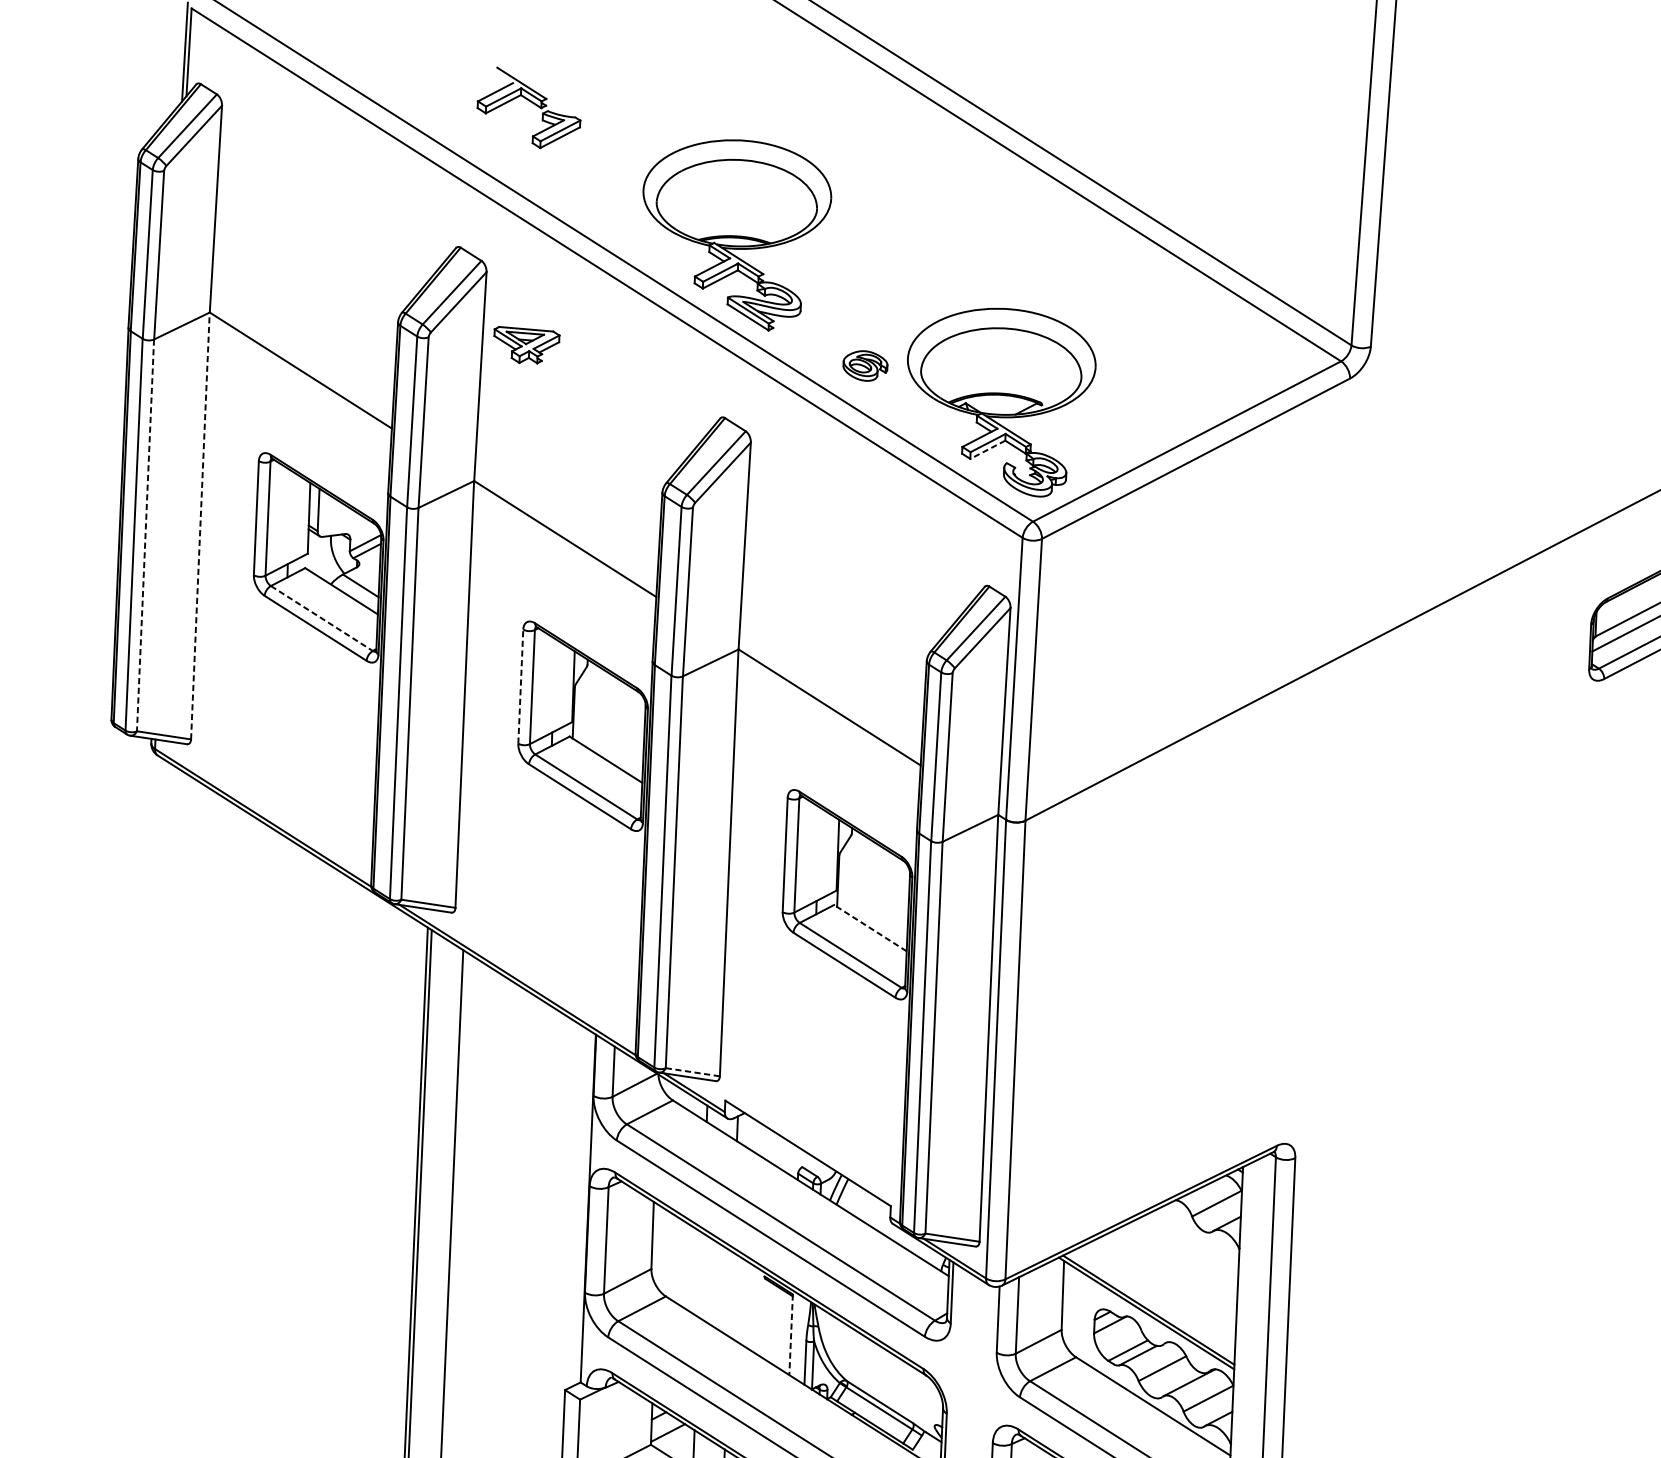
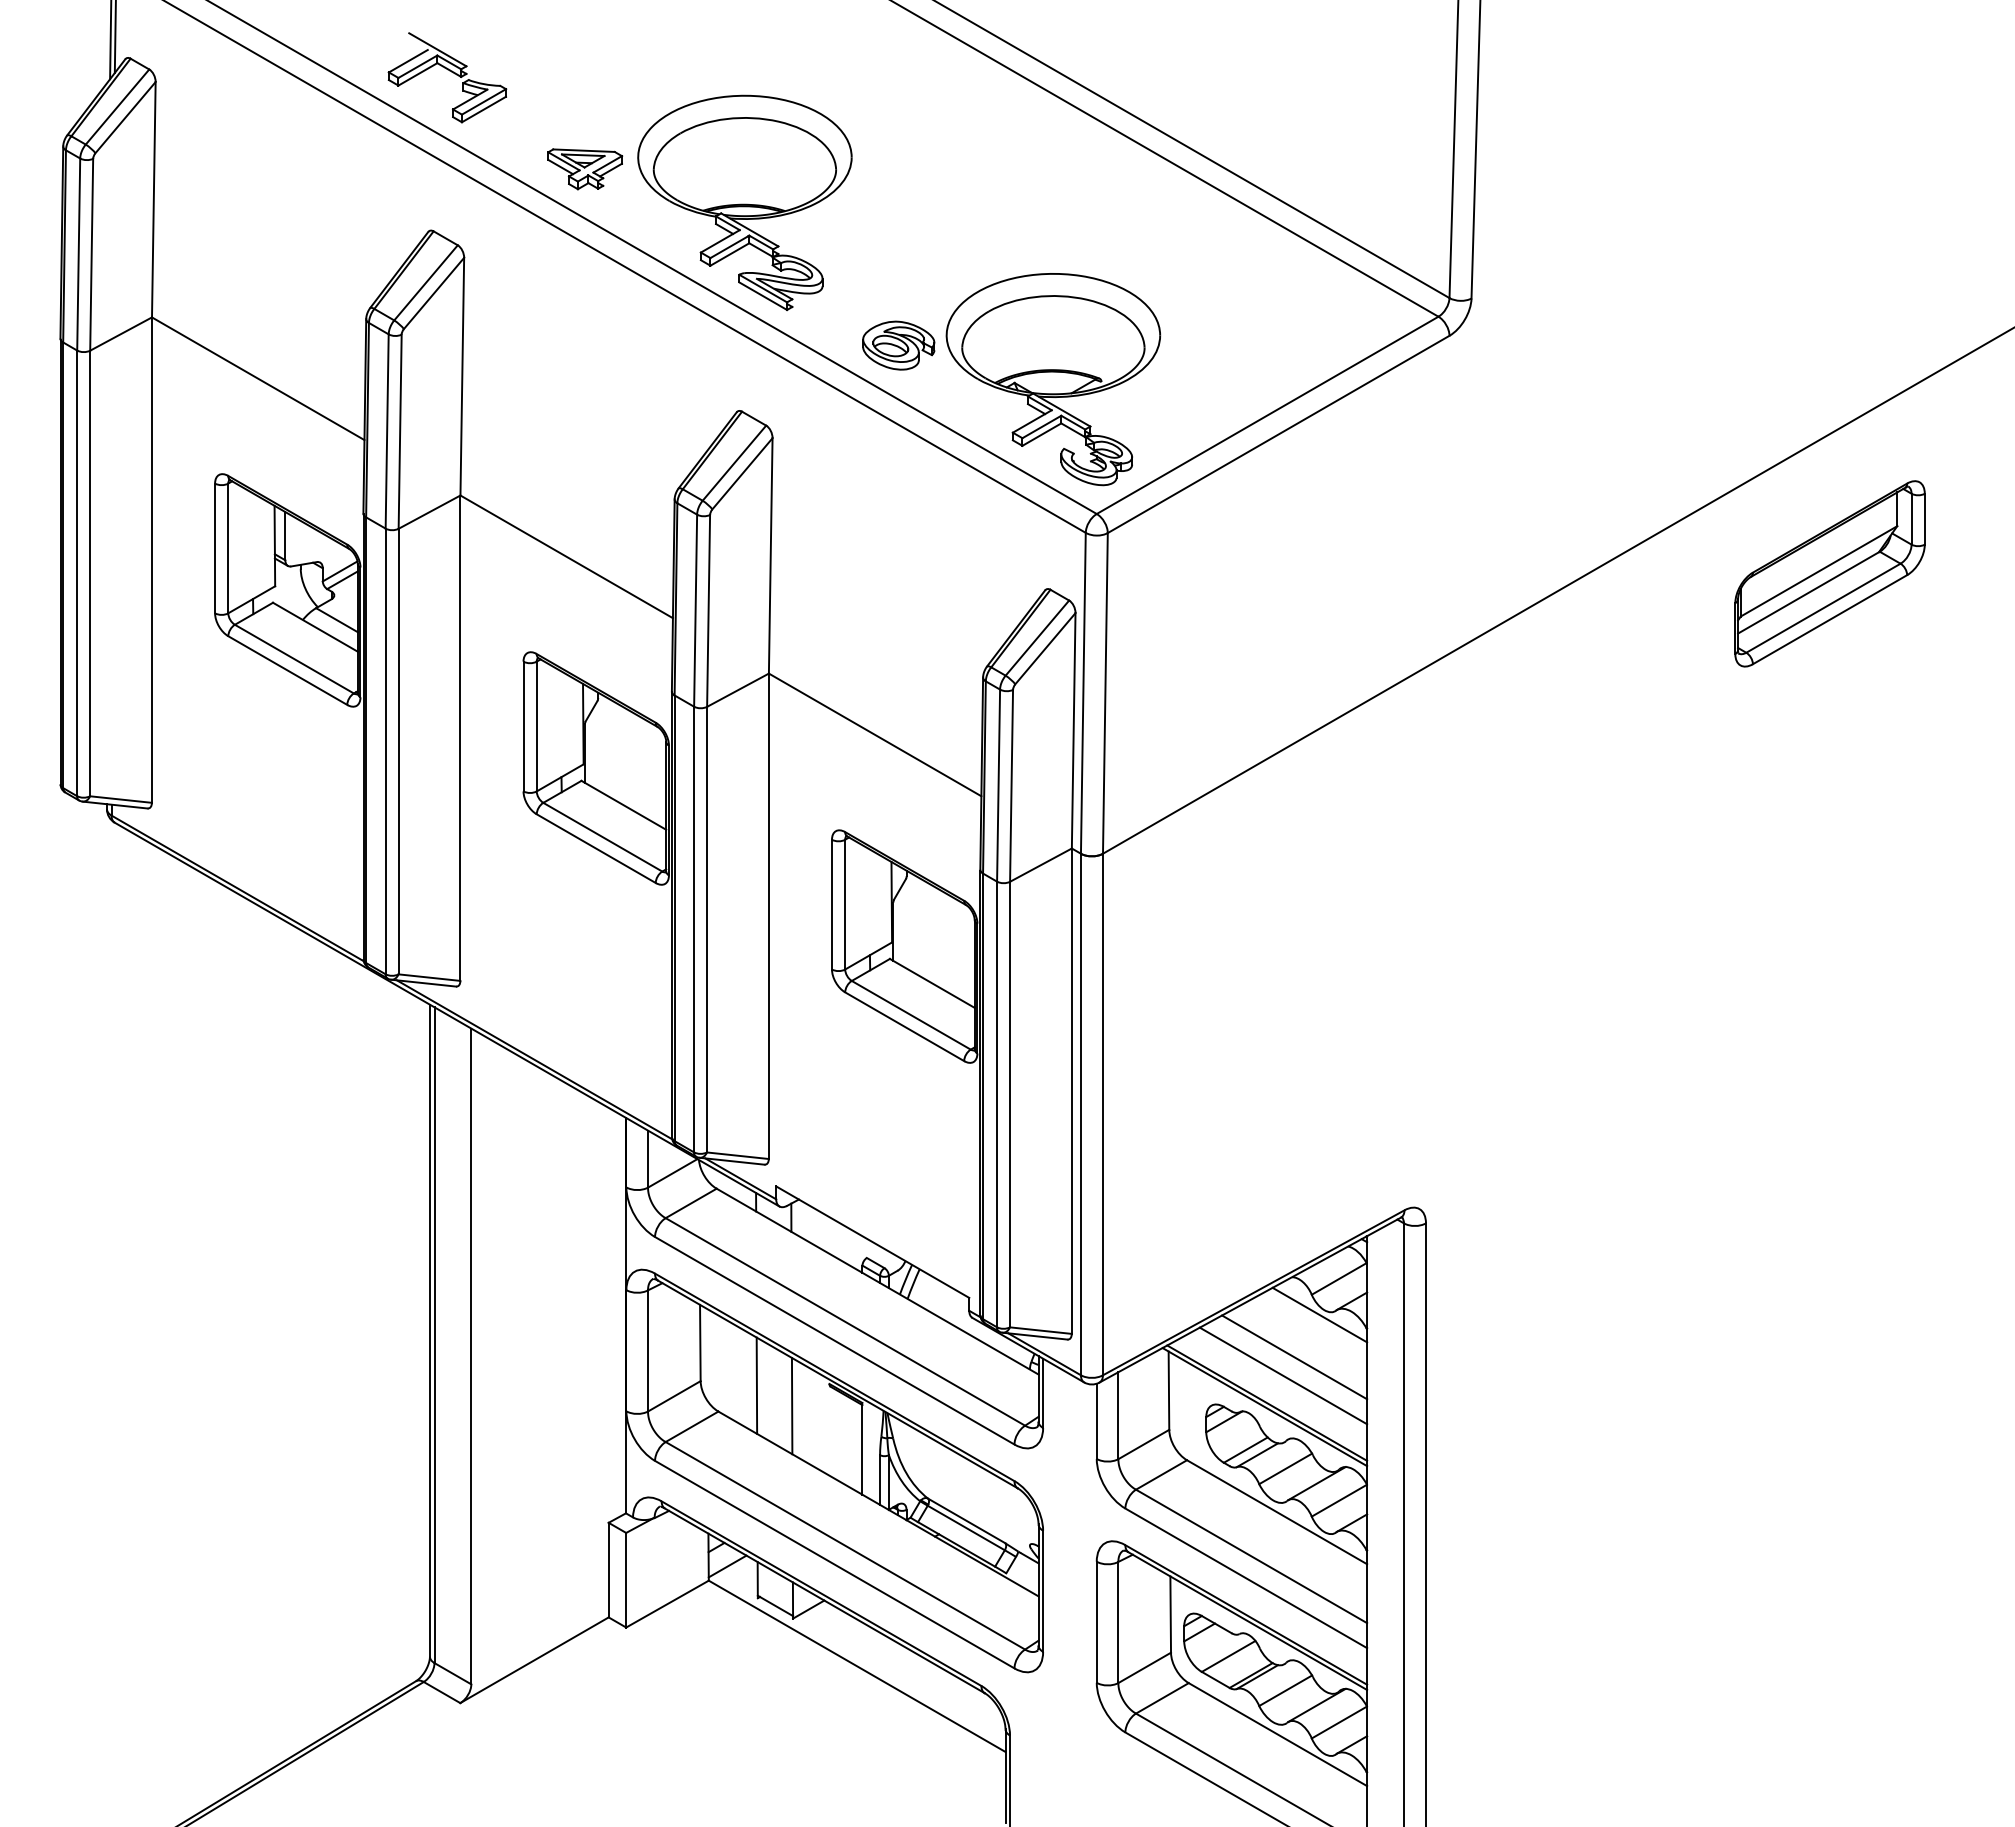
part: (531, 102) -> (449, 71), moved
part: (526, 345) -> (585, 169), moved
part: (865, 365) -> (898, 345), size x1.43
line: (987, 449) -> (1041, 434), dashed -> solid
line: (200, 526) -> (151, 560), dashed -> solid
line: (145, 535) -> (90, 573), dashed -> solid
line: (321, 618) -> (294, 659), dashed -> solid
line: (520, 686) -> (523, 726), dashed -> solid
line: (870, 928) -> (932, 983), dashed -> solid
line: (693, 1072) -> (738, 1155), dashed -> solid
line: (1198, 1234) -> (1319, 1314), added
line: (1174, 1271) -> (1294, 1357), added
line: (700, 1275) -> (756, 1385), added
line: (1164, 1286) -> (1283, 1375), added
line: (730, 1293) -> (791, 1405), added
line: (791, 1334) -> (862, 1448), dashed -> solid

